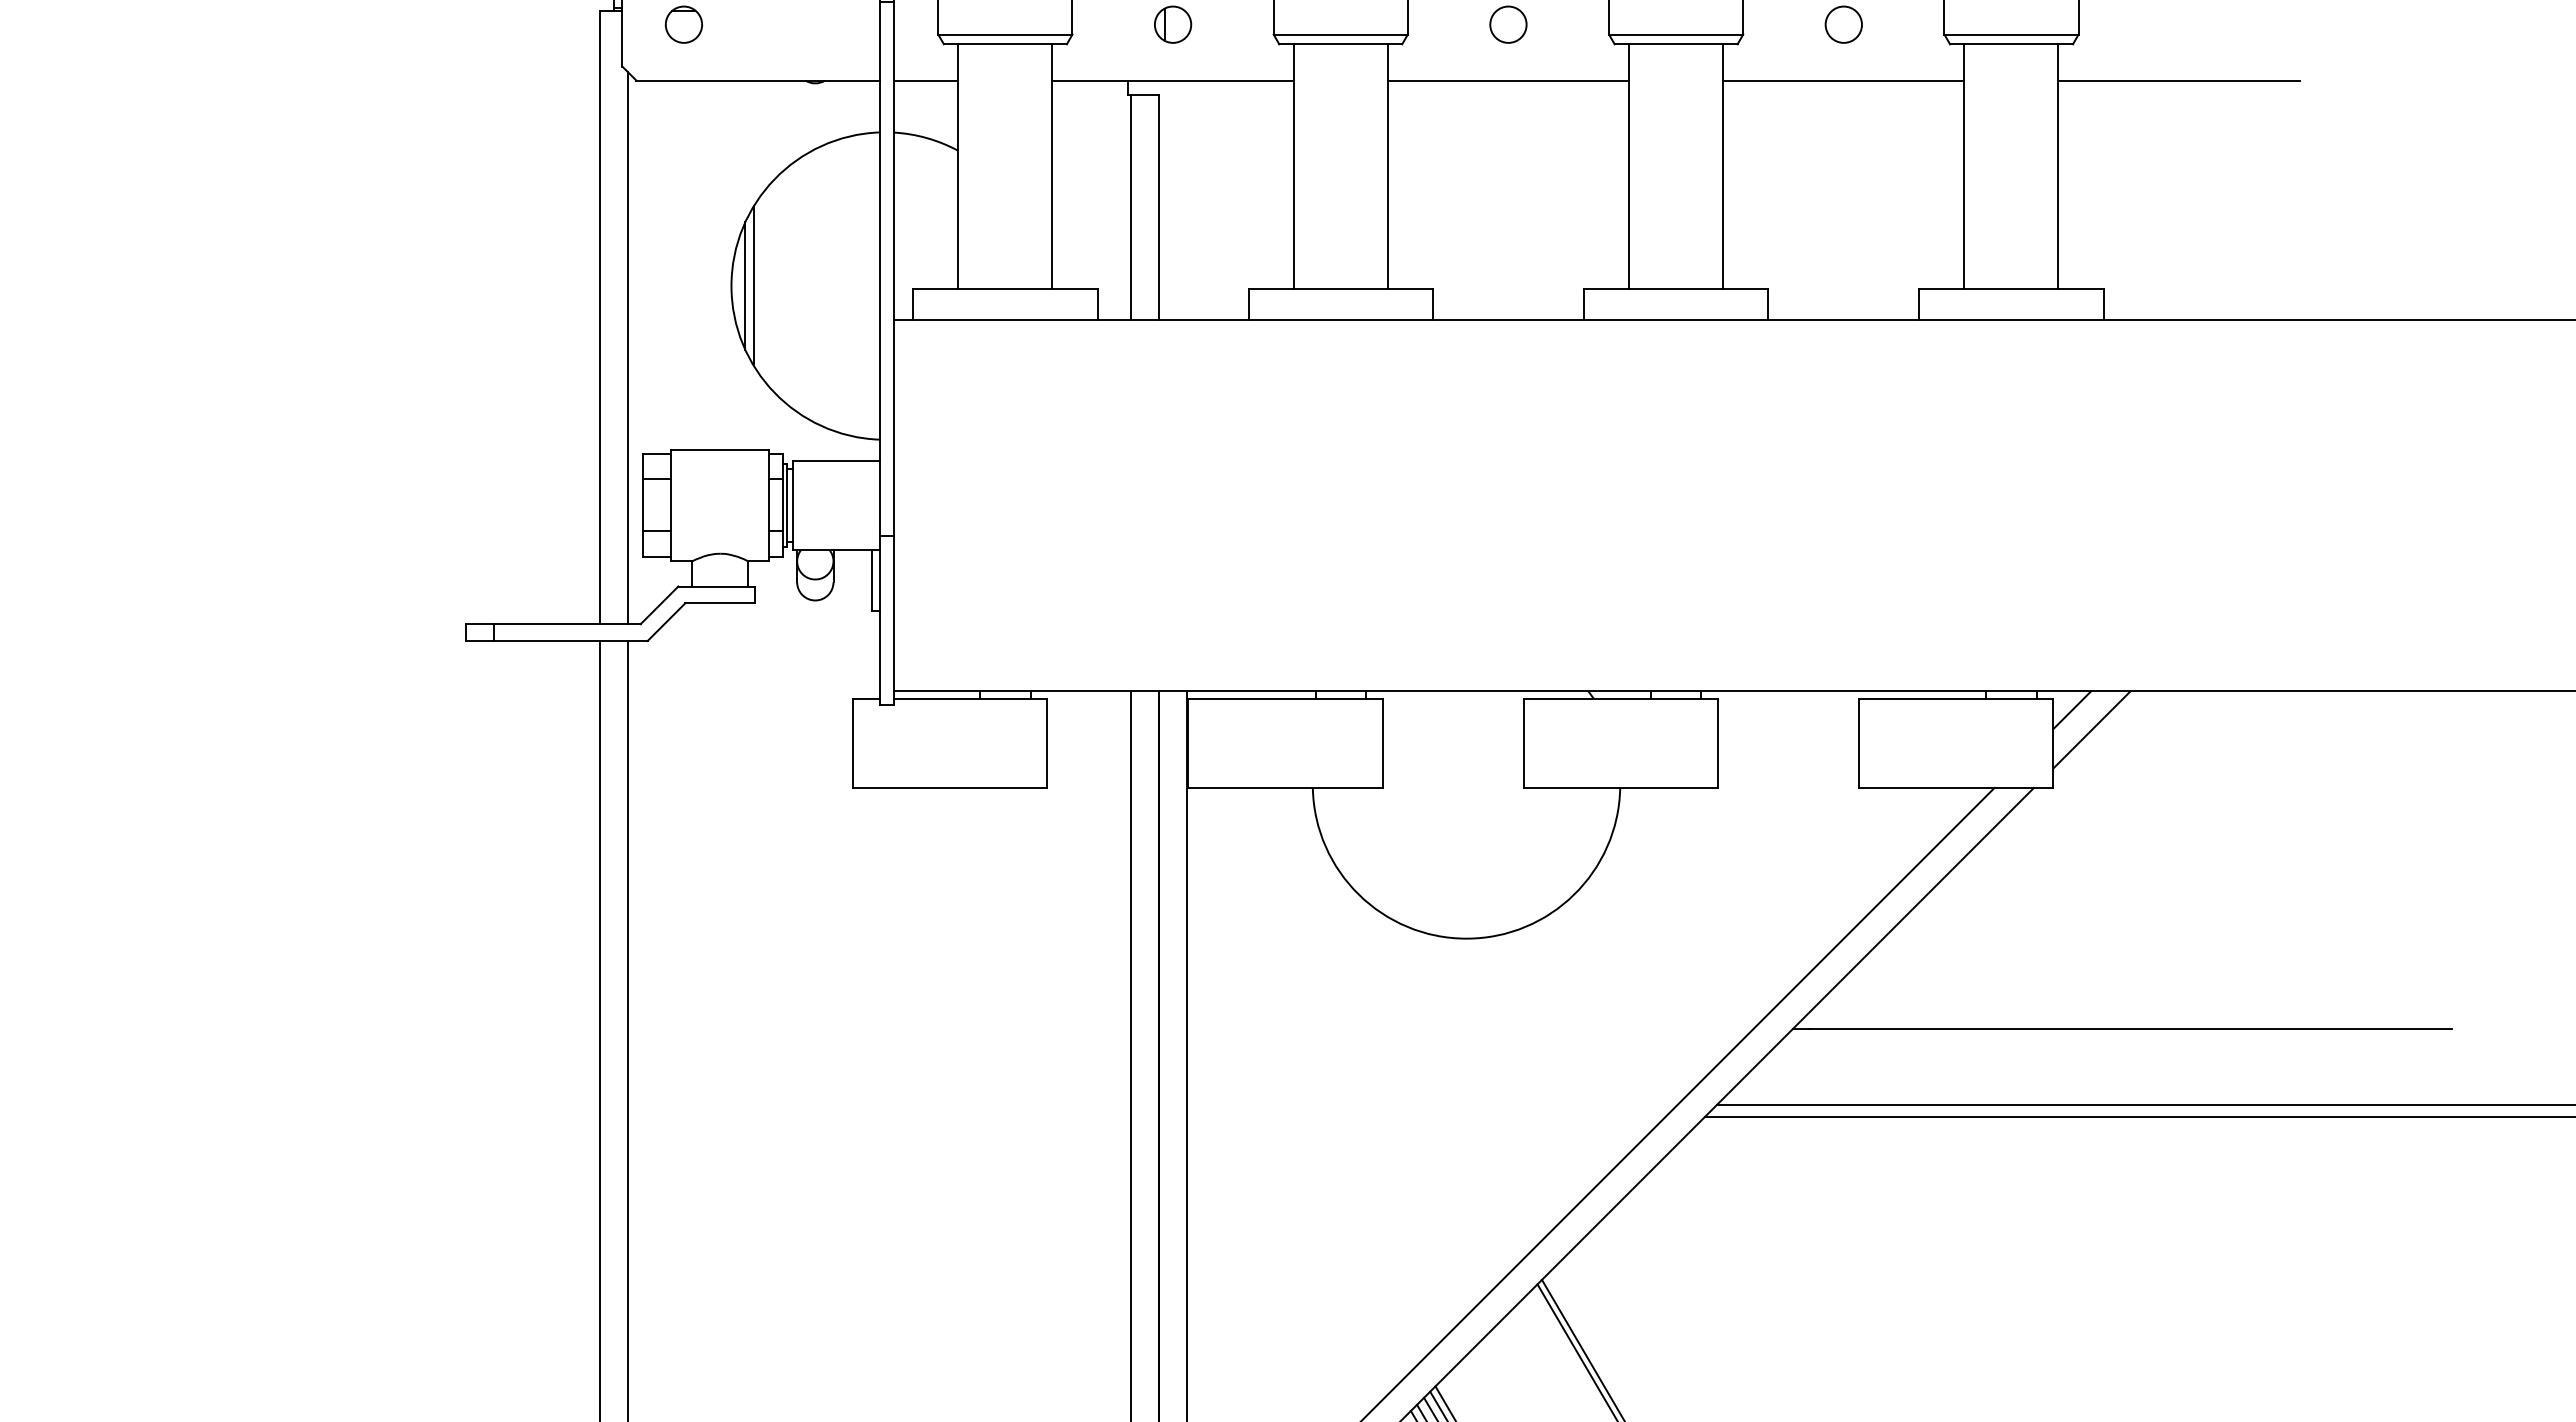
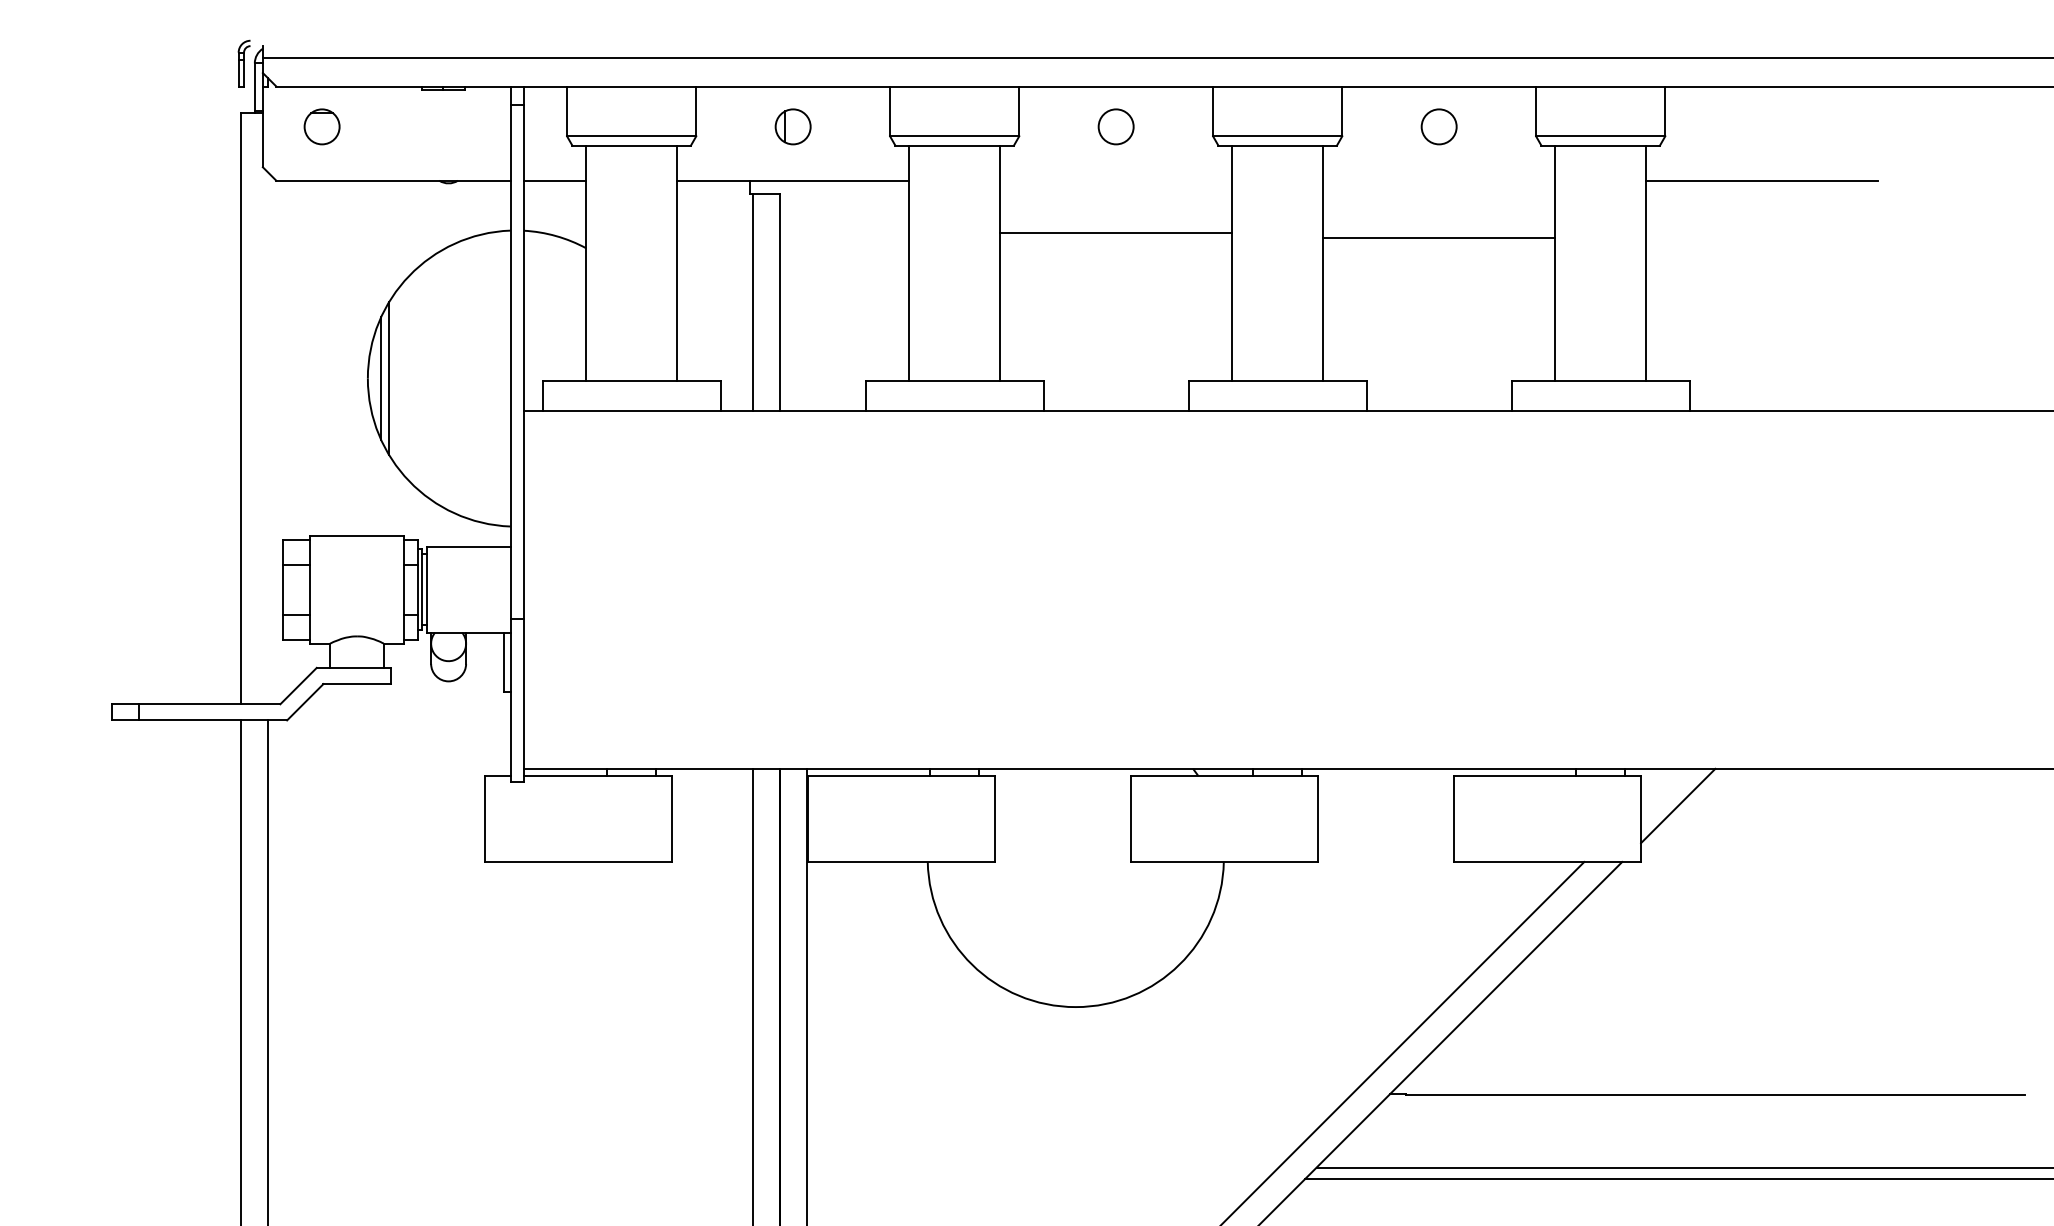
line: (1507, 80) -> (1115, 232), moved
line: (1843, 80) -> (1438, 237), moved
line: (628, 348) -> (268, 438), removed
line: (2072, 710) -> (1659, 787), removed

